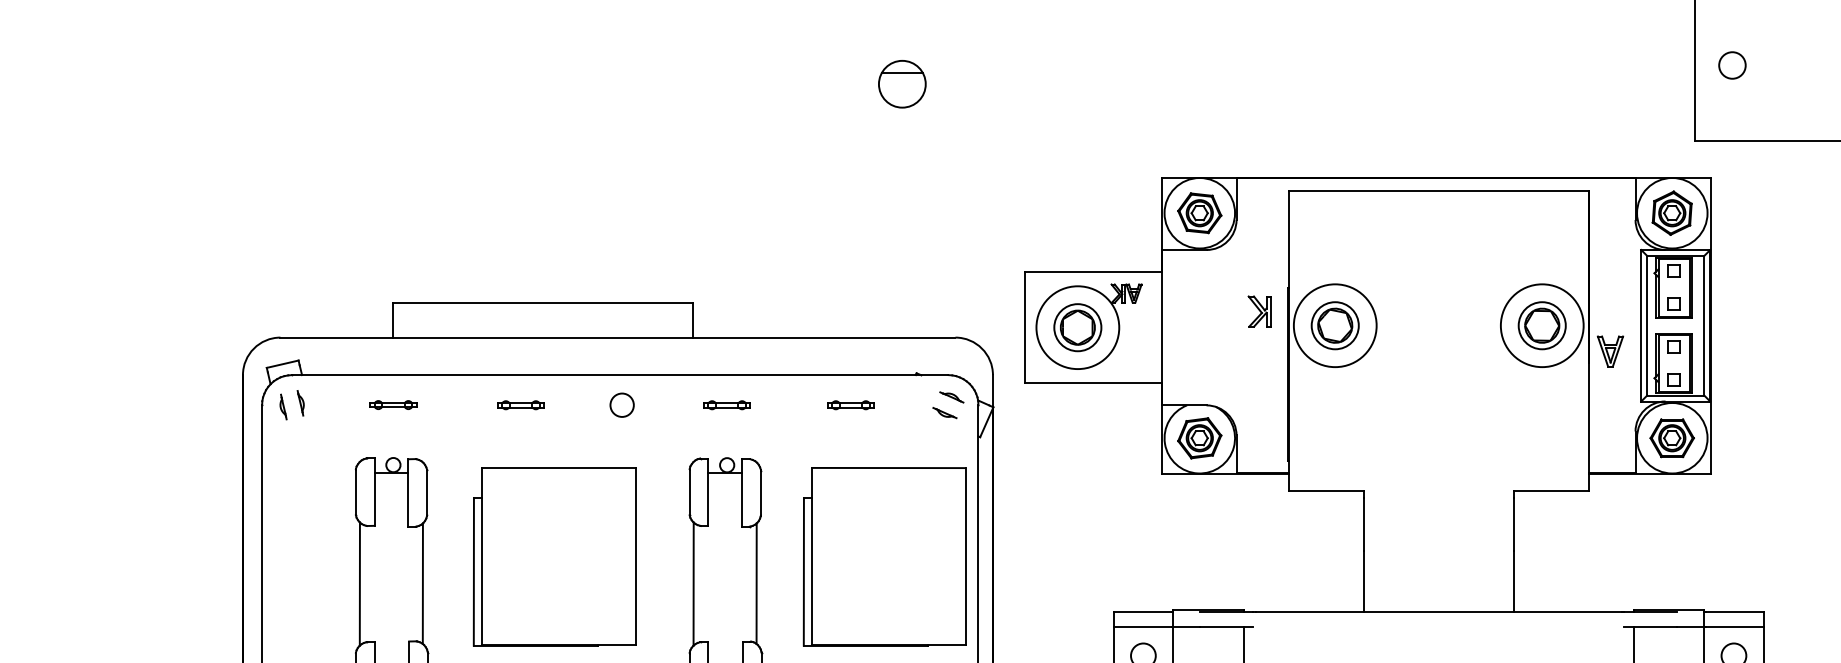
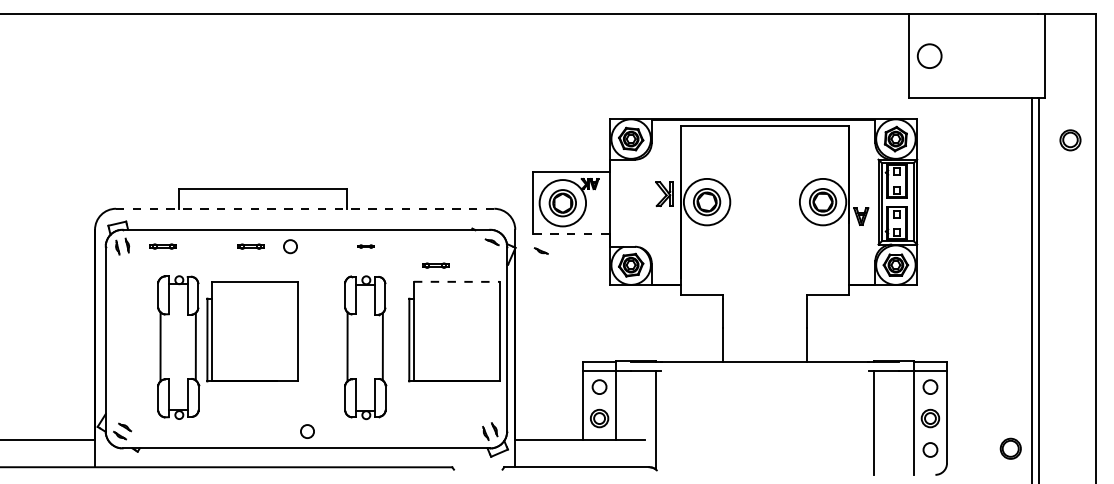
circle: (1732, 65) -> (929, 56), size x1.6
part: (902, 83) -> (464, 66), removed
part: (1259, 310) -> (664, 193), size x1.4
line: (618, 337) -> (305, 208), solid -> dashed
line: (1095, 383) -> (572, 234), solid -> dashed
part: (391, 404) -> (162, 246), moved
circle: (622, 404) -> (290, 246), moved
part: (725, 404) -> (365, 246), size x0.6
part: (850, 404) -> (435, 265), moved
part: (943, 412) -> (540, 250), moved
line: (888, 467) -> (456, 281), solid -> dashed
part: (554, 556) -> (252, 331), moved

